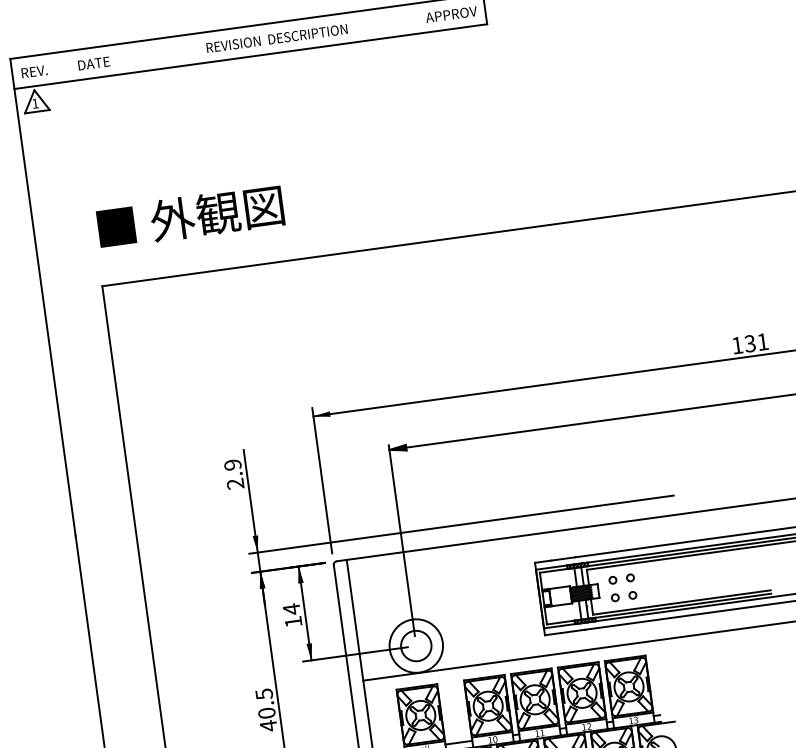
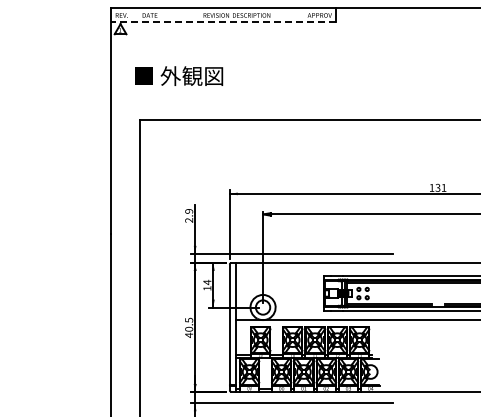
line: (250, 57) -> (223, 22), solid -> dashed
text: (190, 215) -> (179, 75), moved

